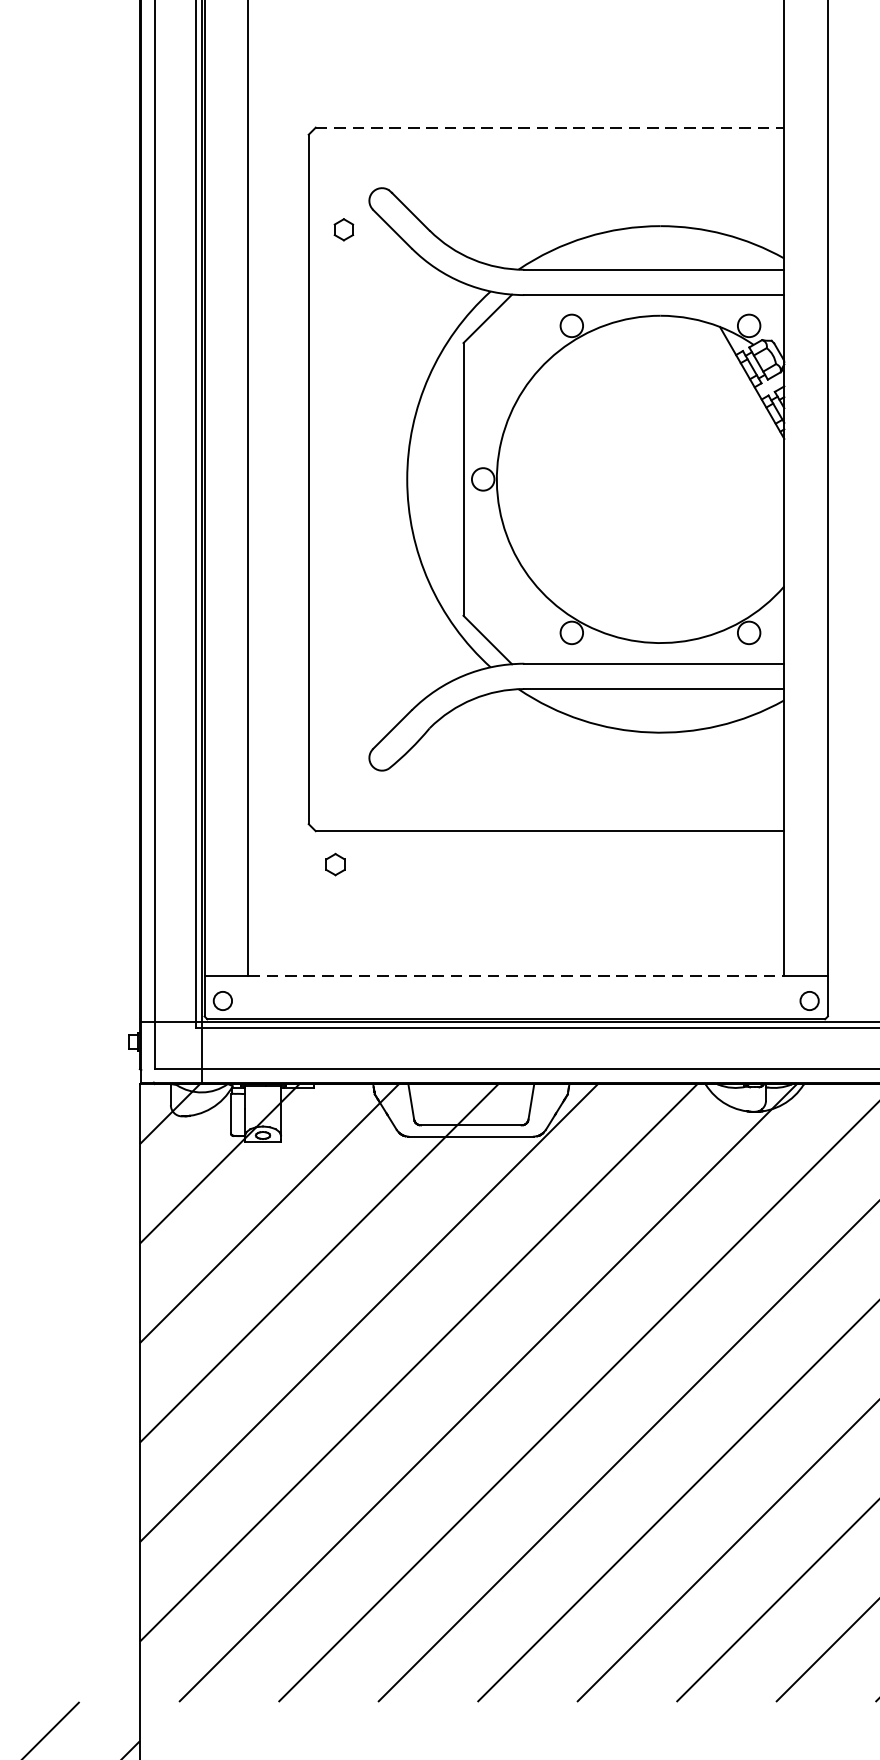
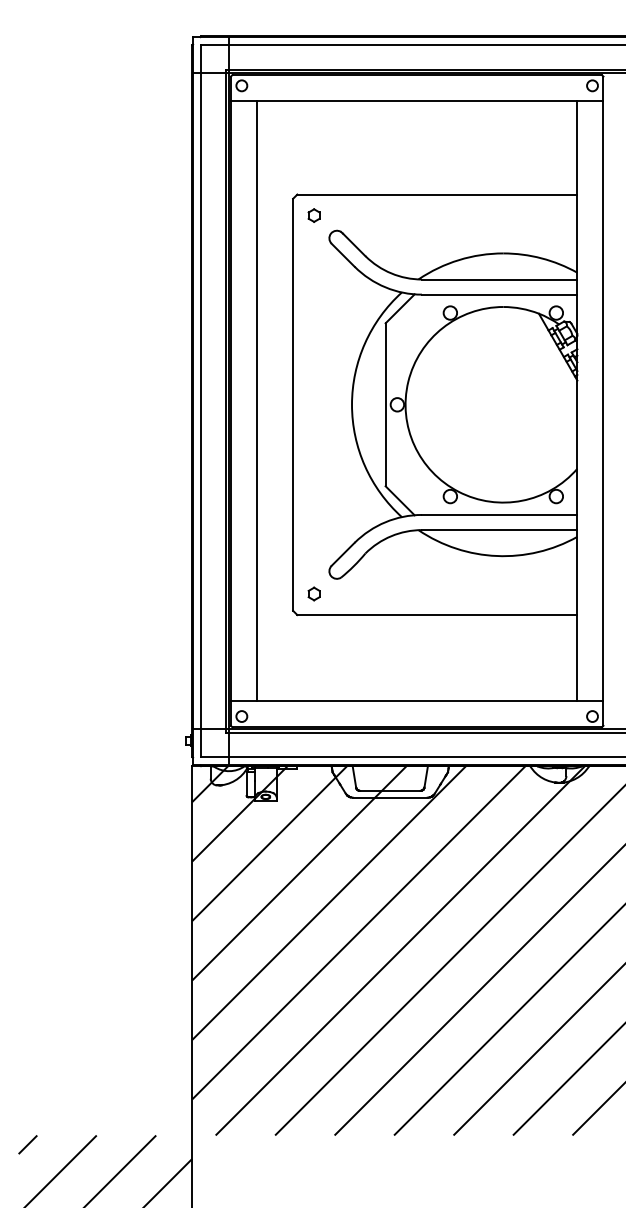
line: (550, 127) -> (437, 194), dashed -> solid
part: (342, 229) -> (313, 215), moved
part: (334, 863) -> (313, 593), moved
line: (516, 975) -> (417, 701), dashed -> solid

